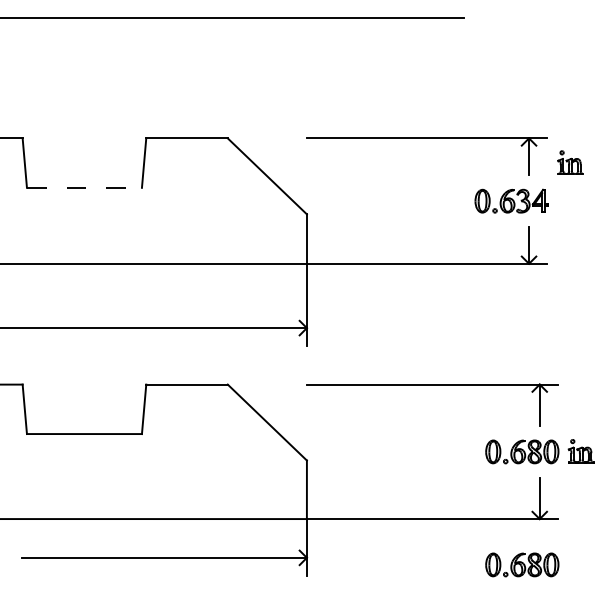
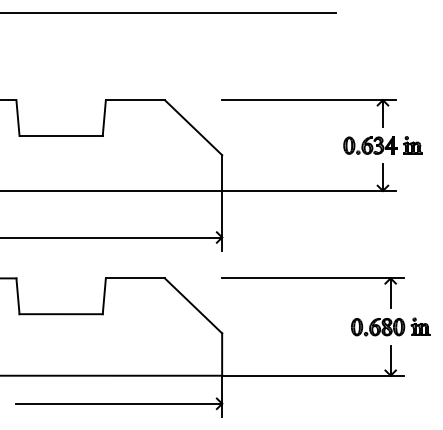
part: (570, 162) -> (412, 145), moved
line: (84, 187) -> (61, 135), dashed -> solid
part: (522, 564) -> (378, 408), removed

